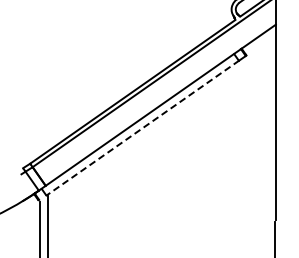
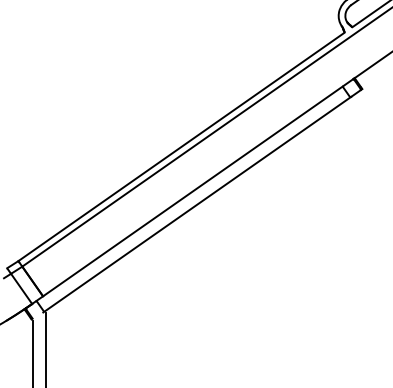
line: (142, 128) -> (196, 205), dashed -> solid

